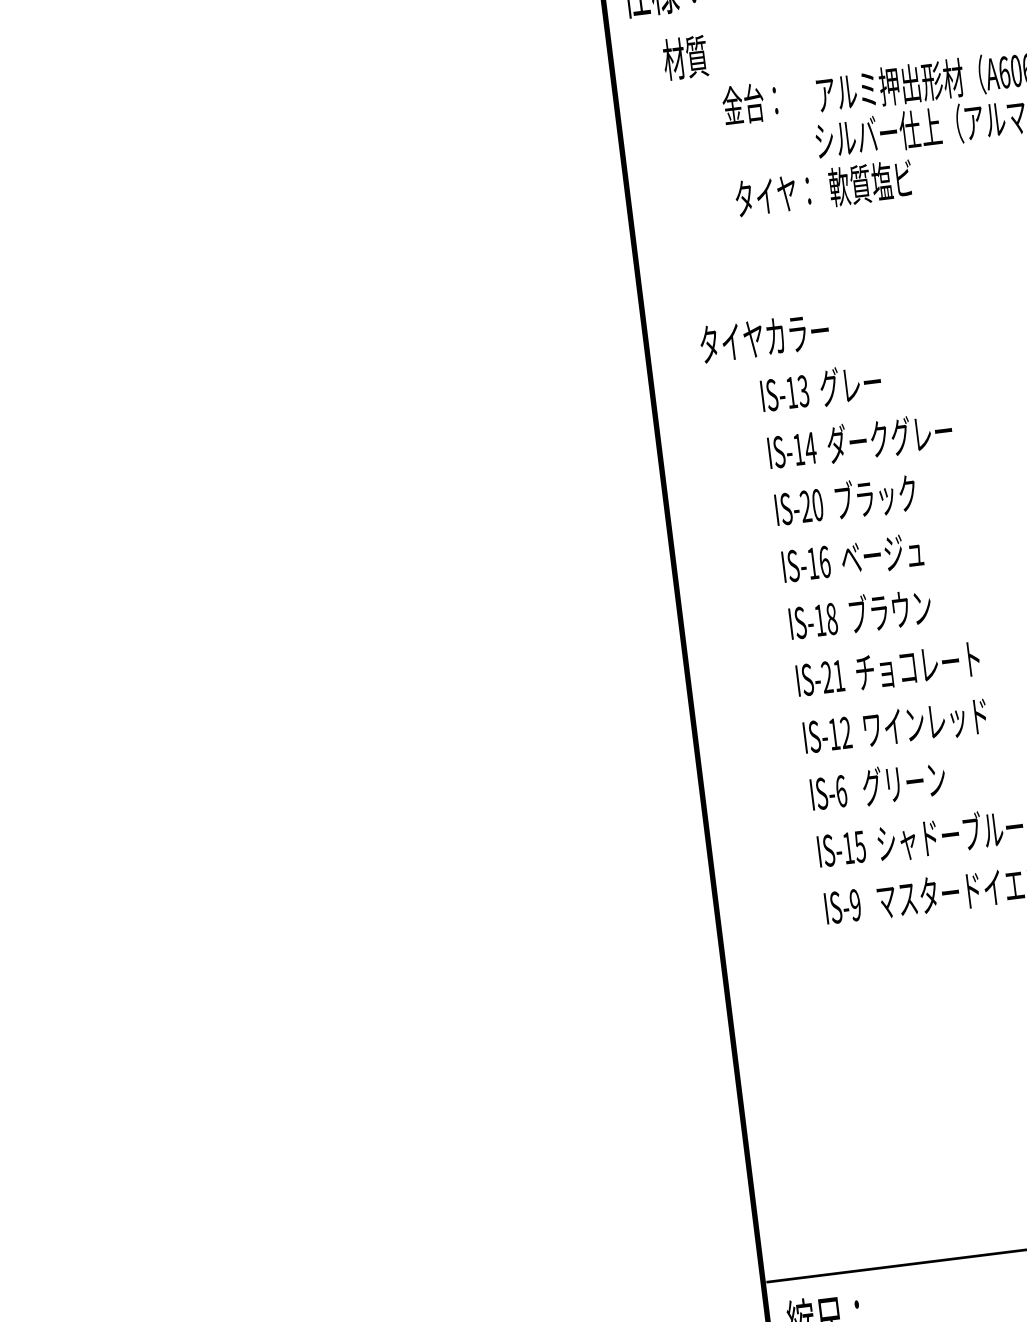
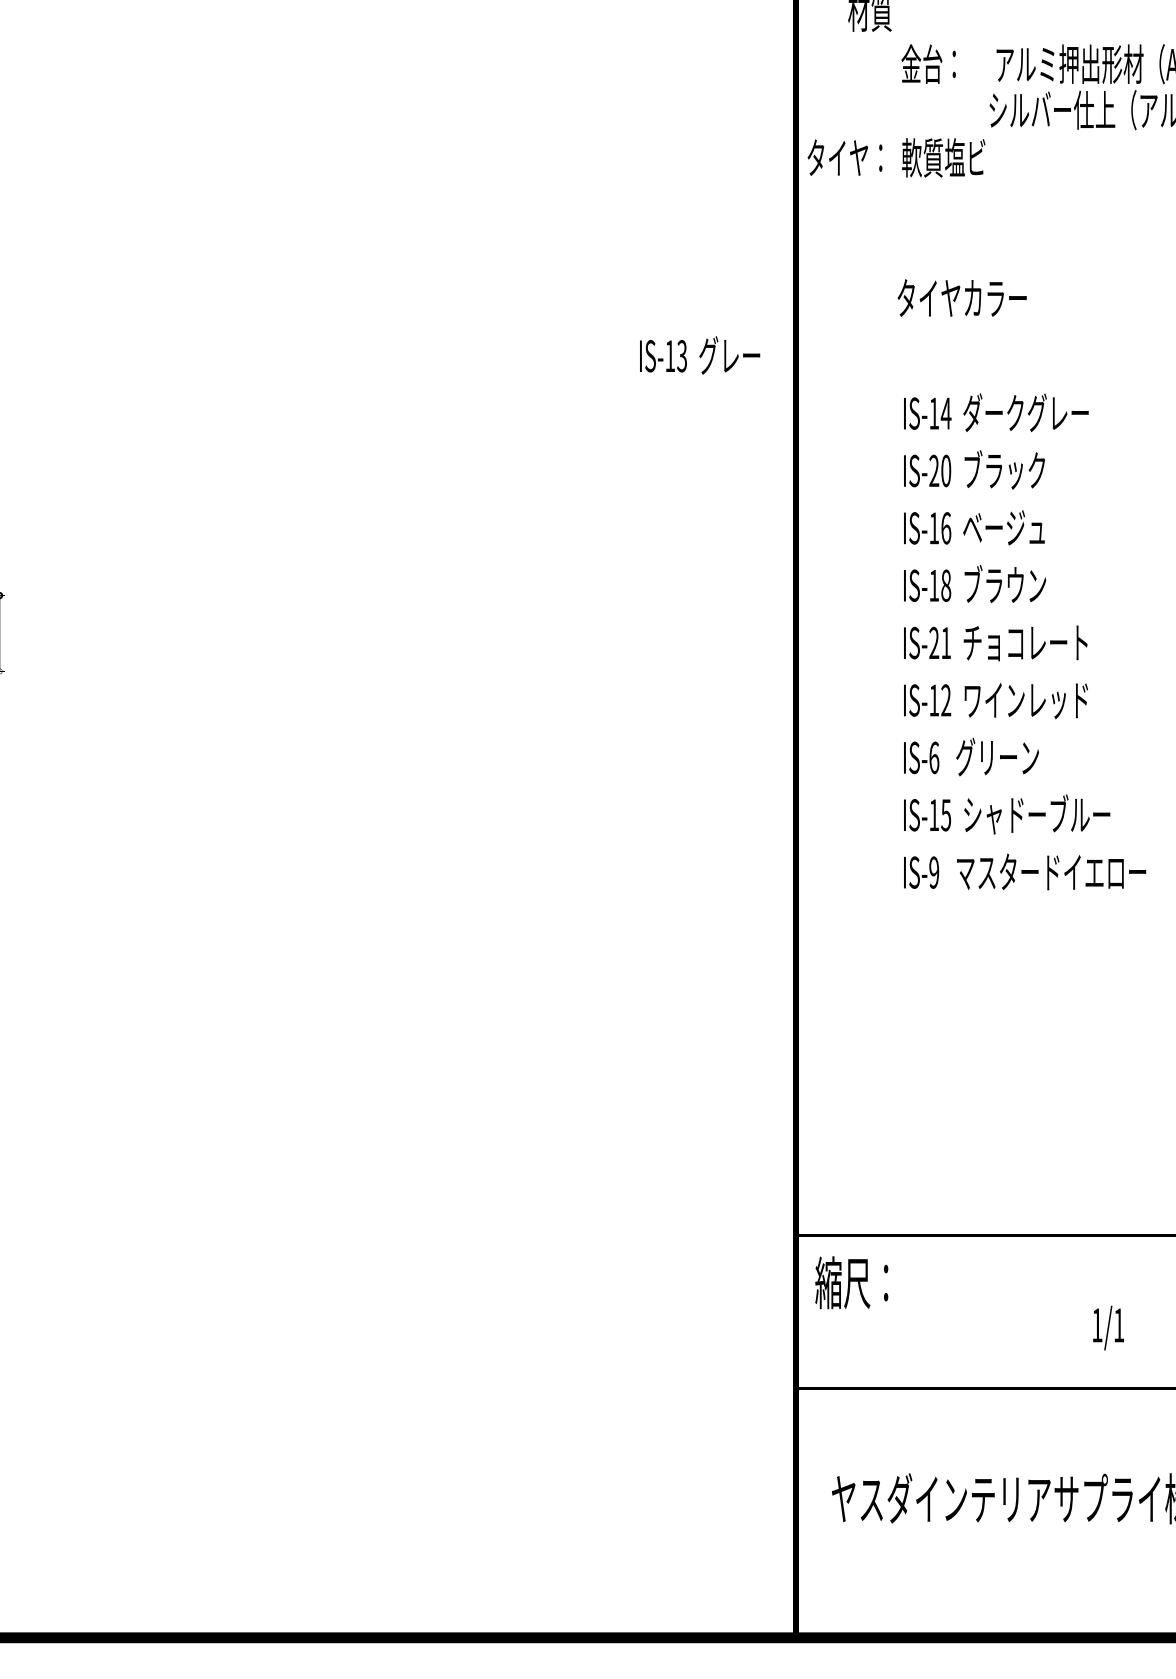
text: (823, 188) -> (896, 157), moved
text: (763, 337) -> (961, 297), moved
text: (821, 388) -> (700, 355), moved

